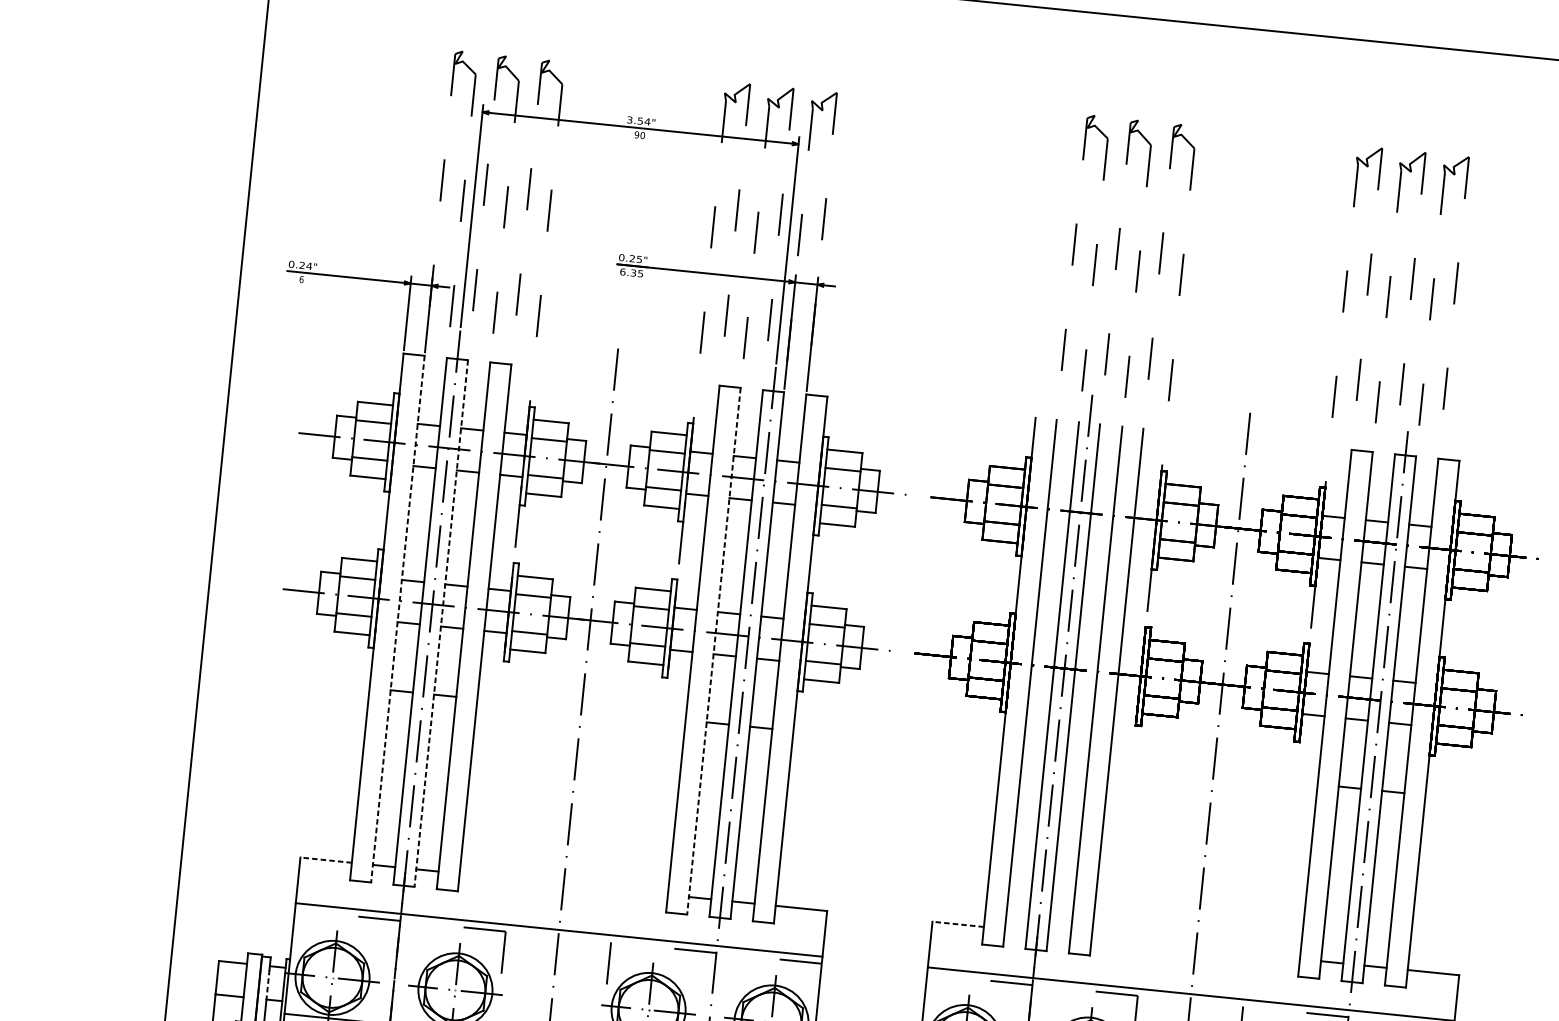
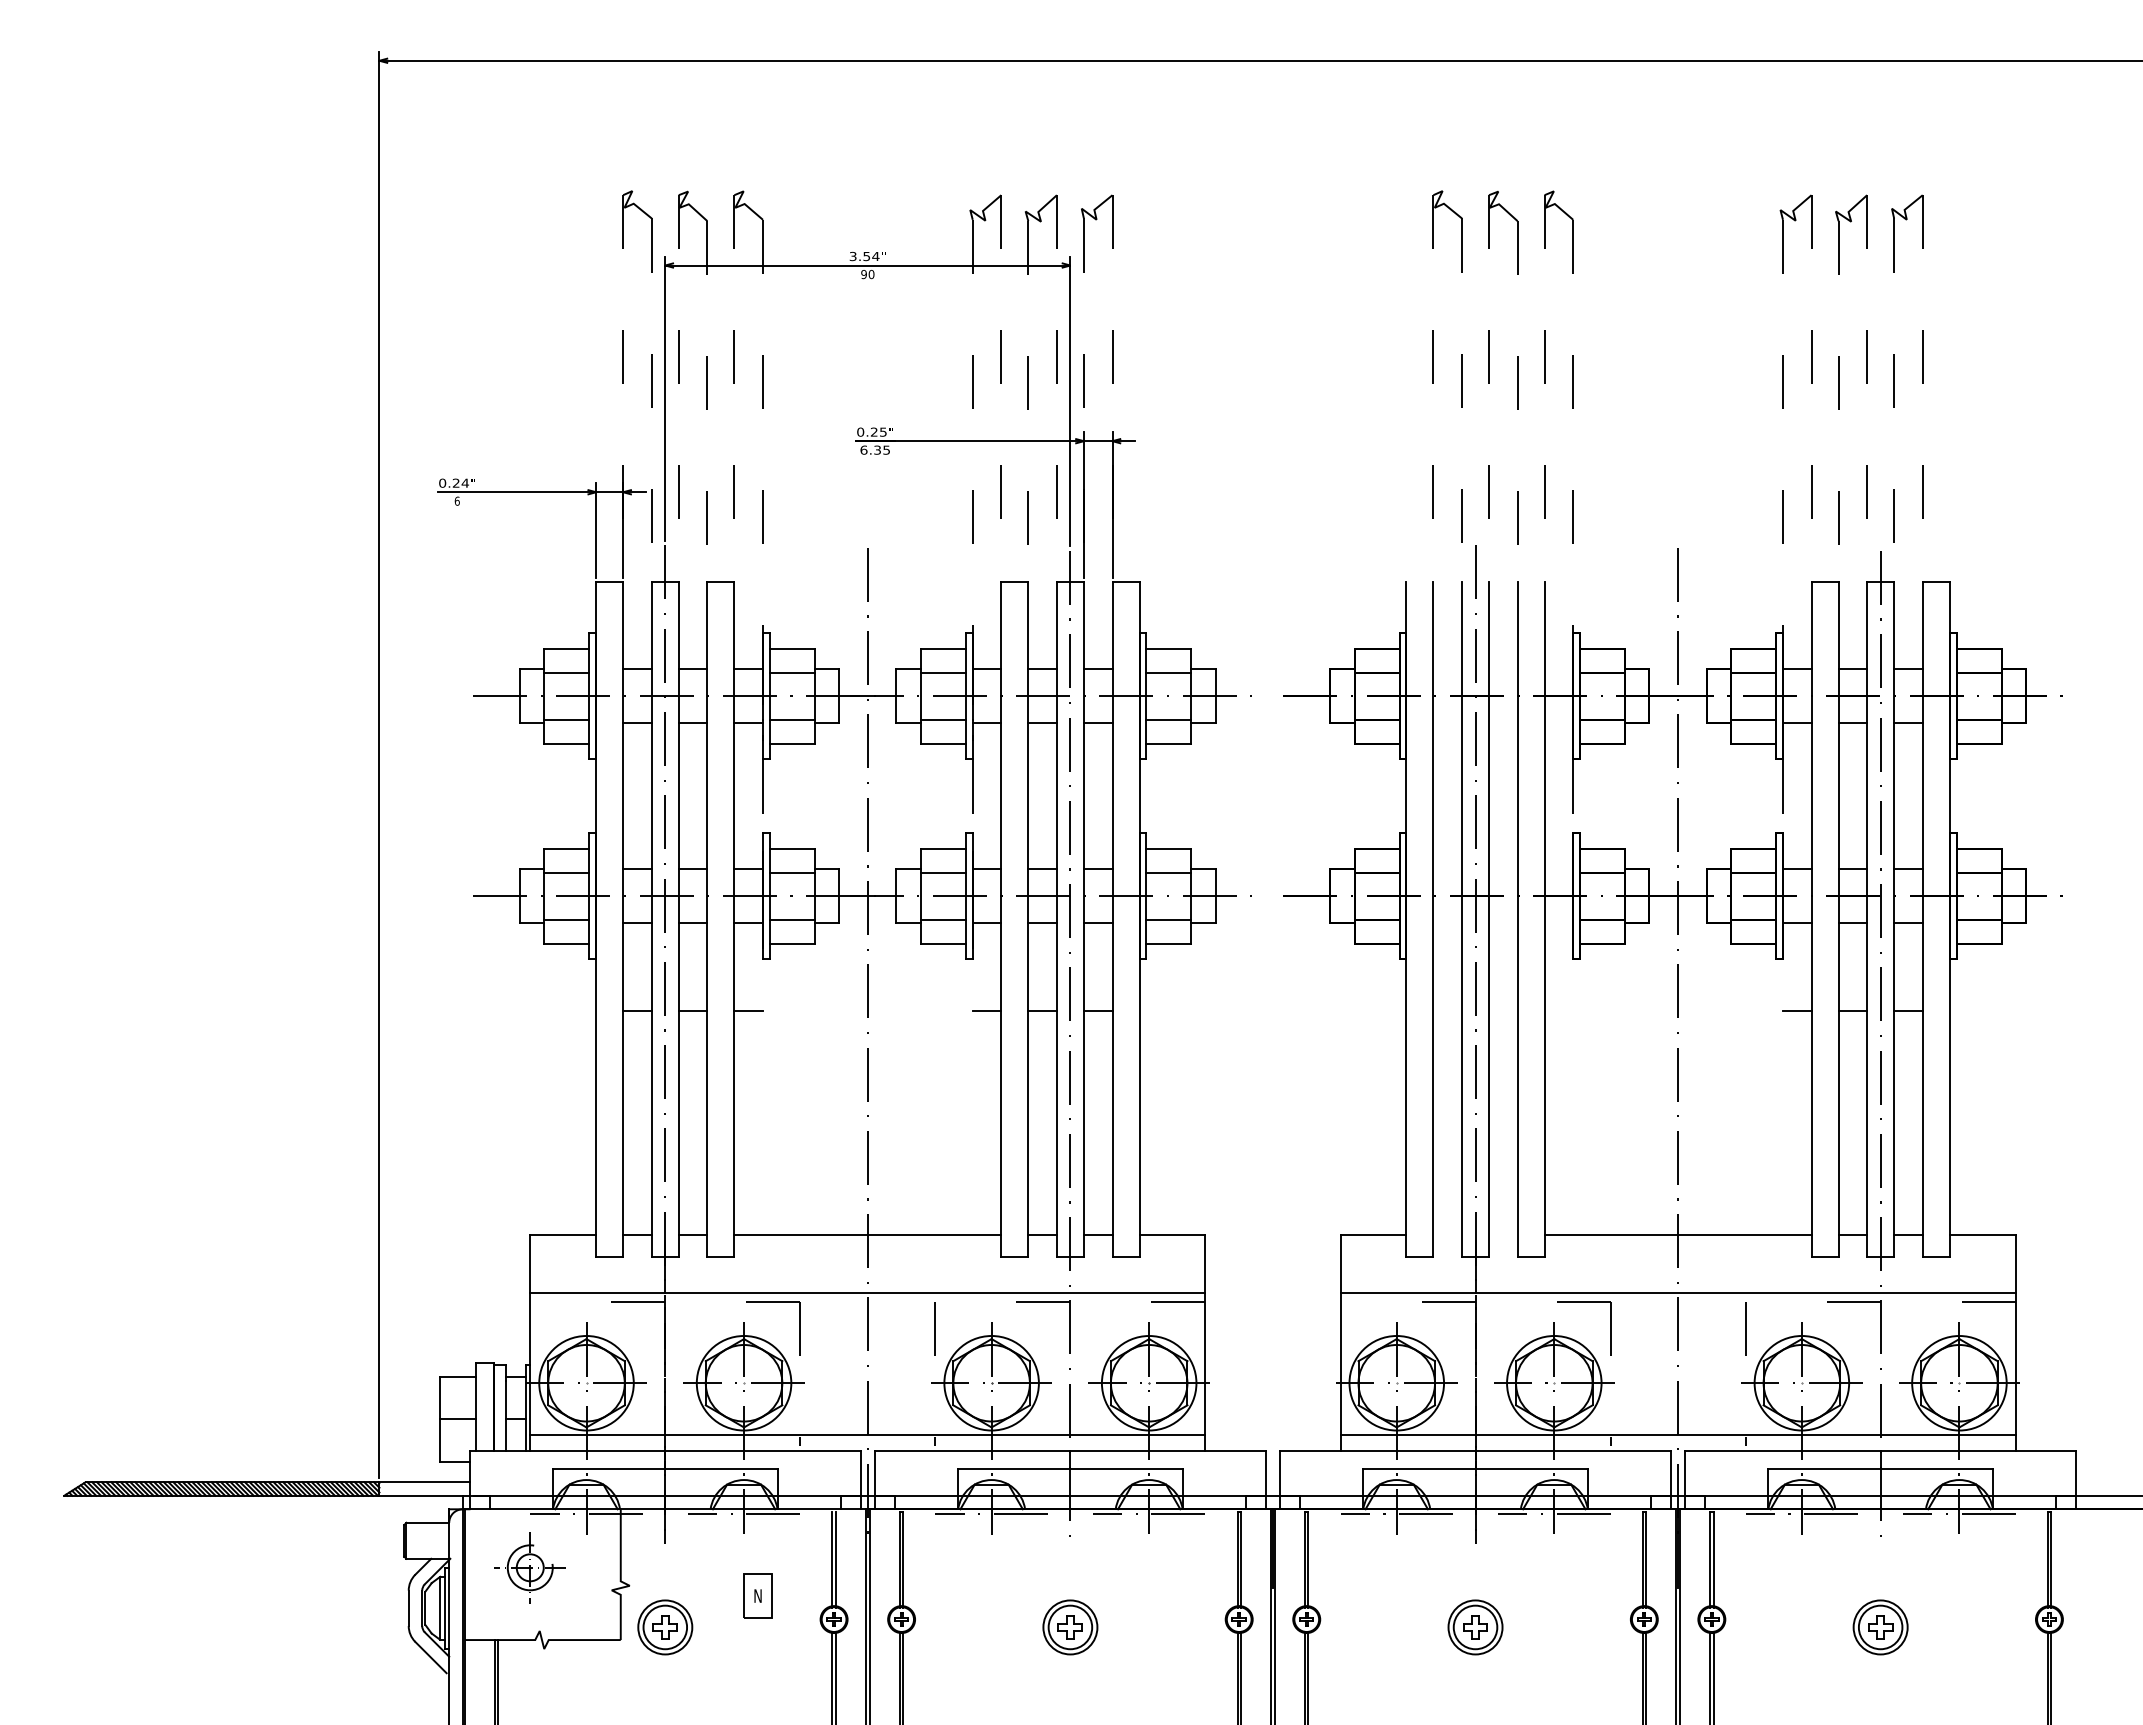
line: (398, 619) -> (623, 919), dashed -> solid
line: (441, 623) -> (678, 919), dashed -> solid
line: (714, 651) -> (1028, 919), dashed -> solid
line: (488, 699) -> (748, 1010), added
line: (674, 718) -> (986, 1010), added
line: (1305, 782) -> (1796, 1010), added
line: (326, 860) -> (563, 1234), dashed -> solid
line: (563, 884) -> (867, 1234), added
line: (958, 924) -> (1373, 1234), dashed -> solid
line: (1195, 948) -> (1677, 1234), added
line: (267, 984) -> (505, 1400), dashed -> solid

